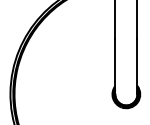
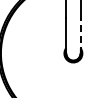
line: (137, 66) -> (80, 35), solid -> dashed

